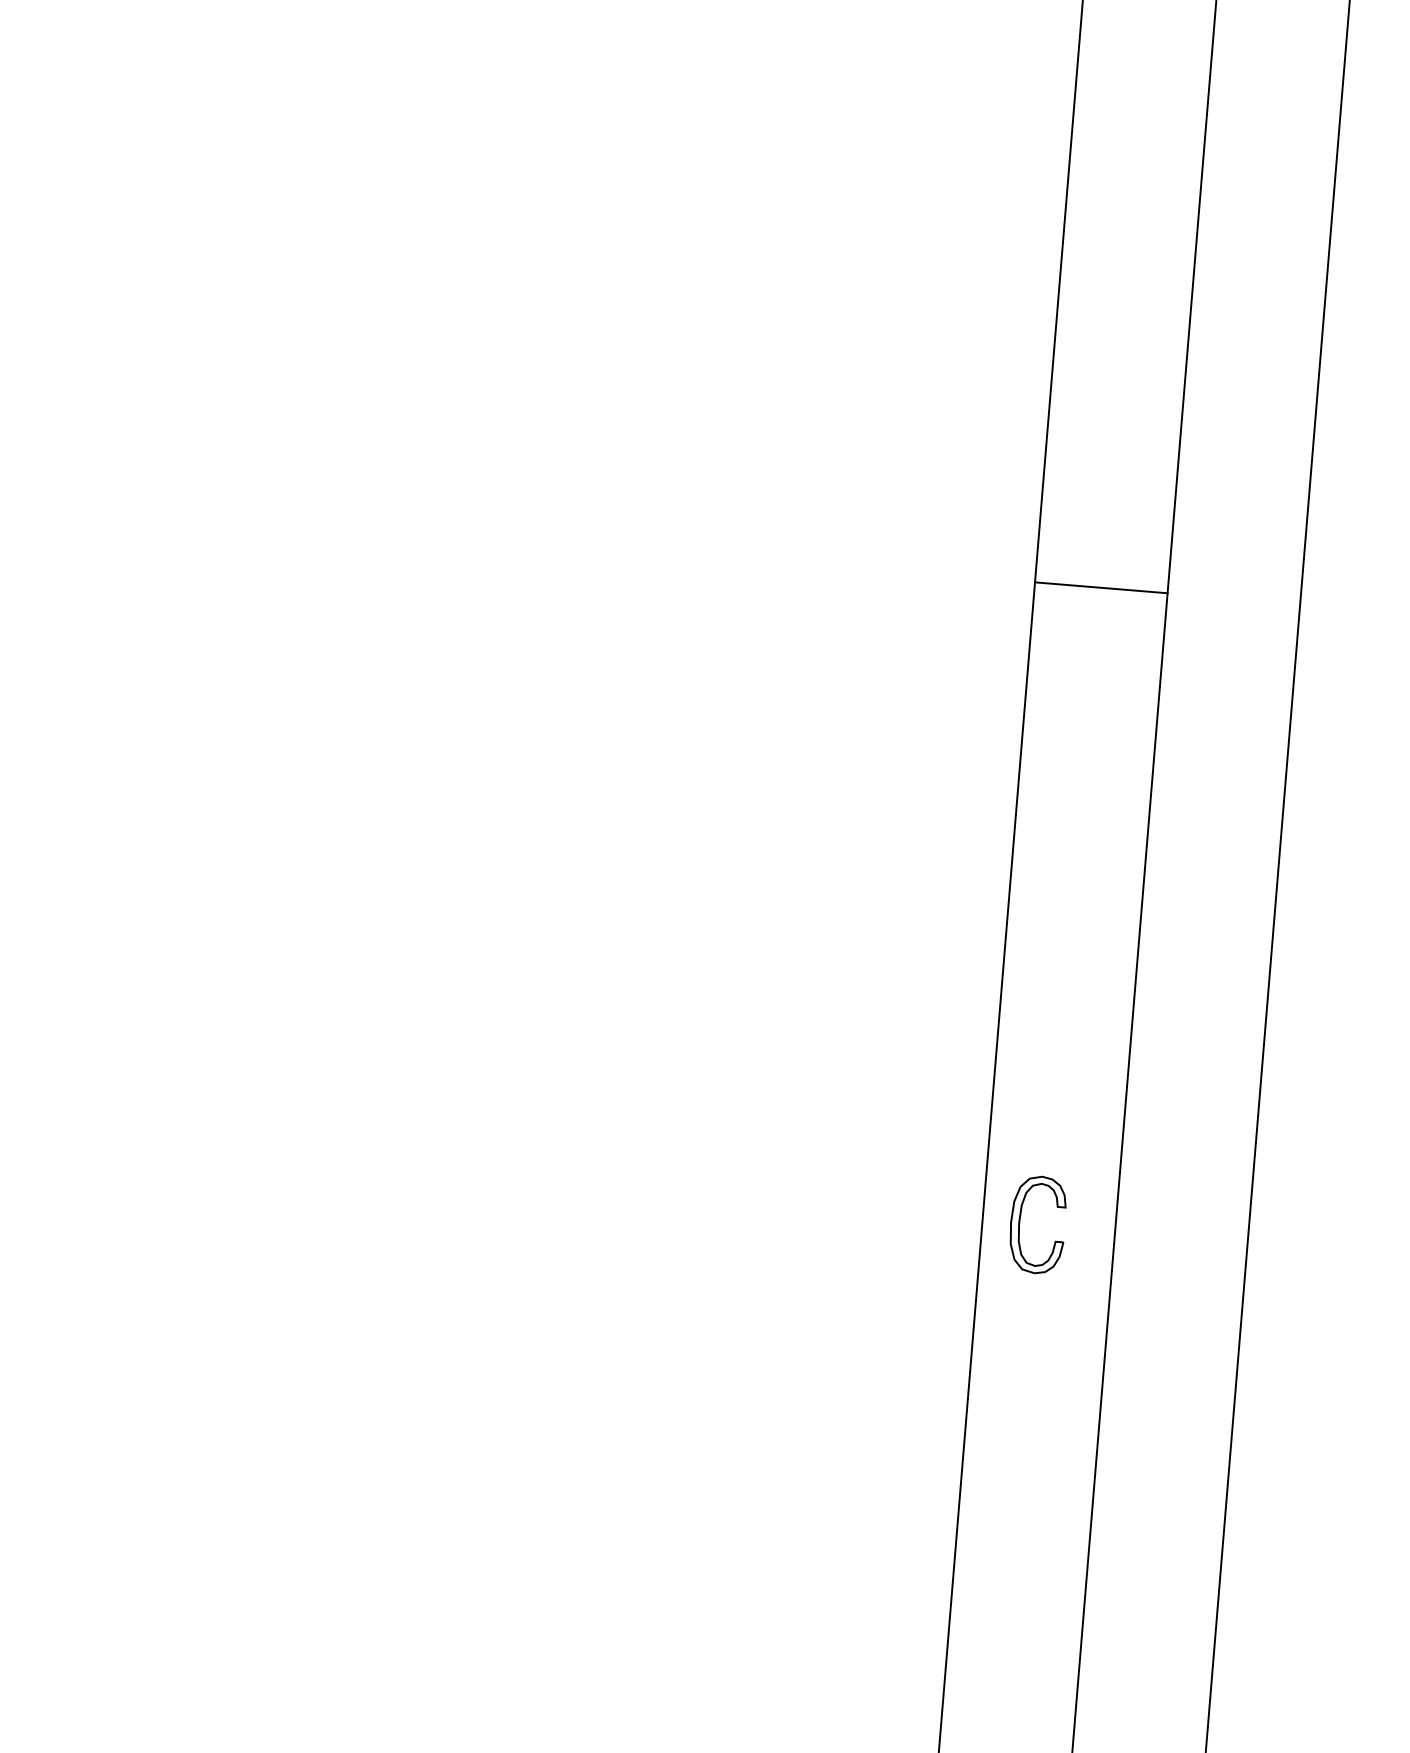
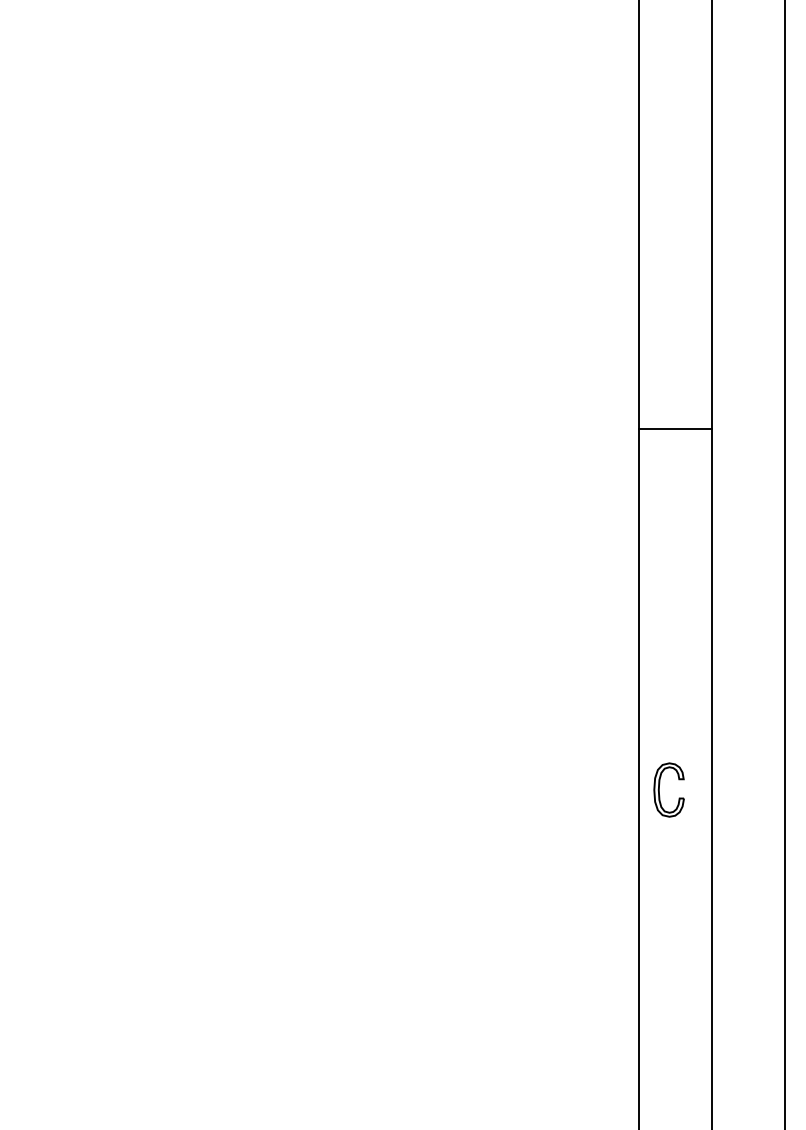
line: (1101, 587) -> (675, 429), moved
part: (1020, 1222) -> (659, 789), moved

